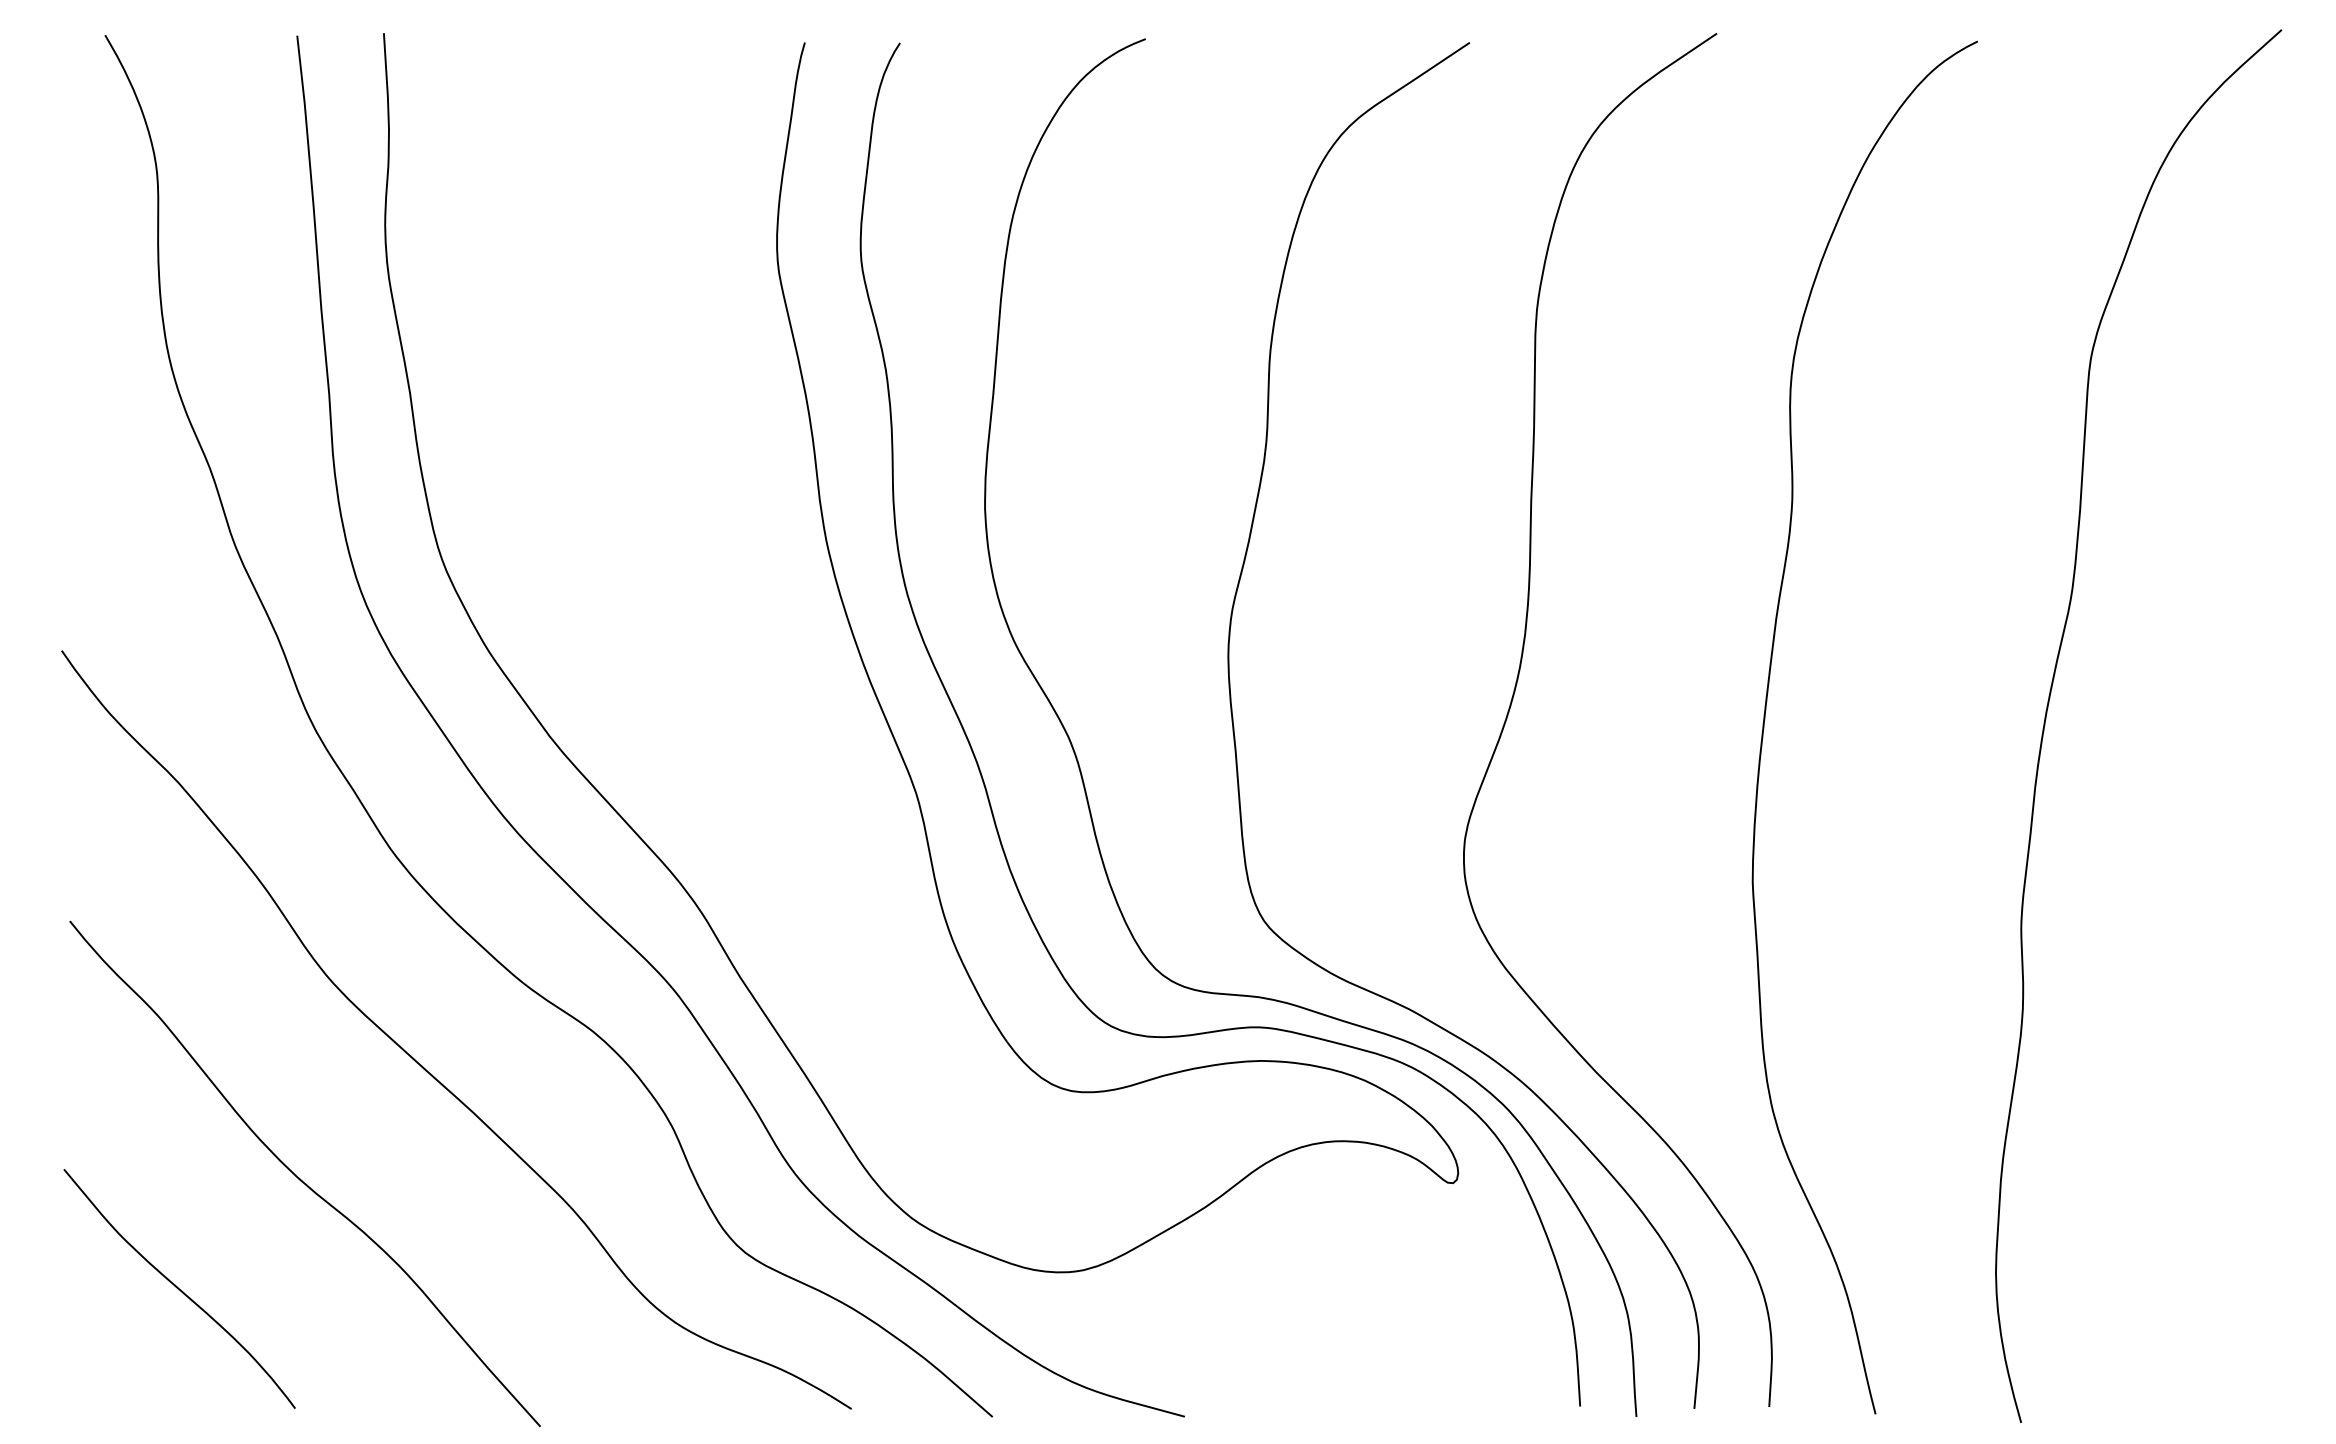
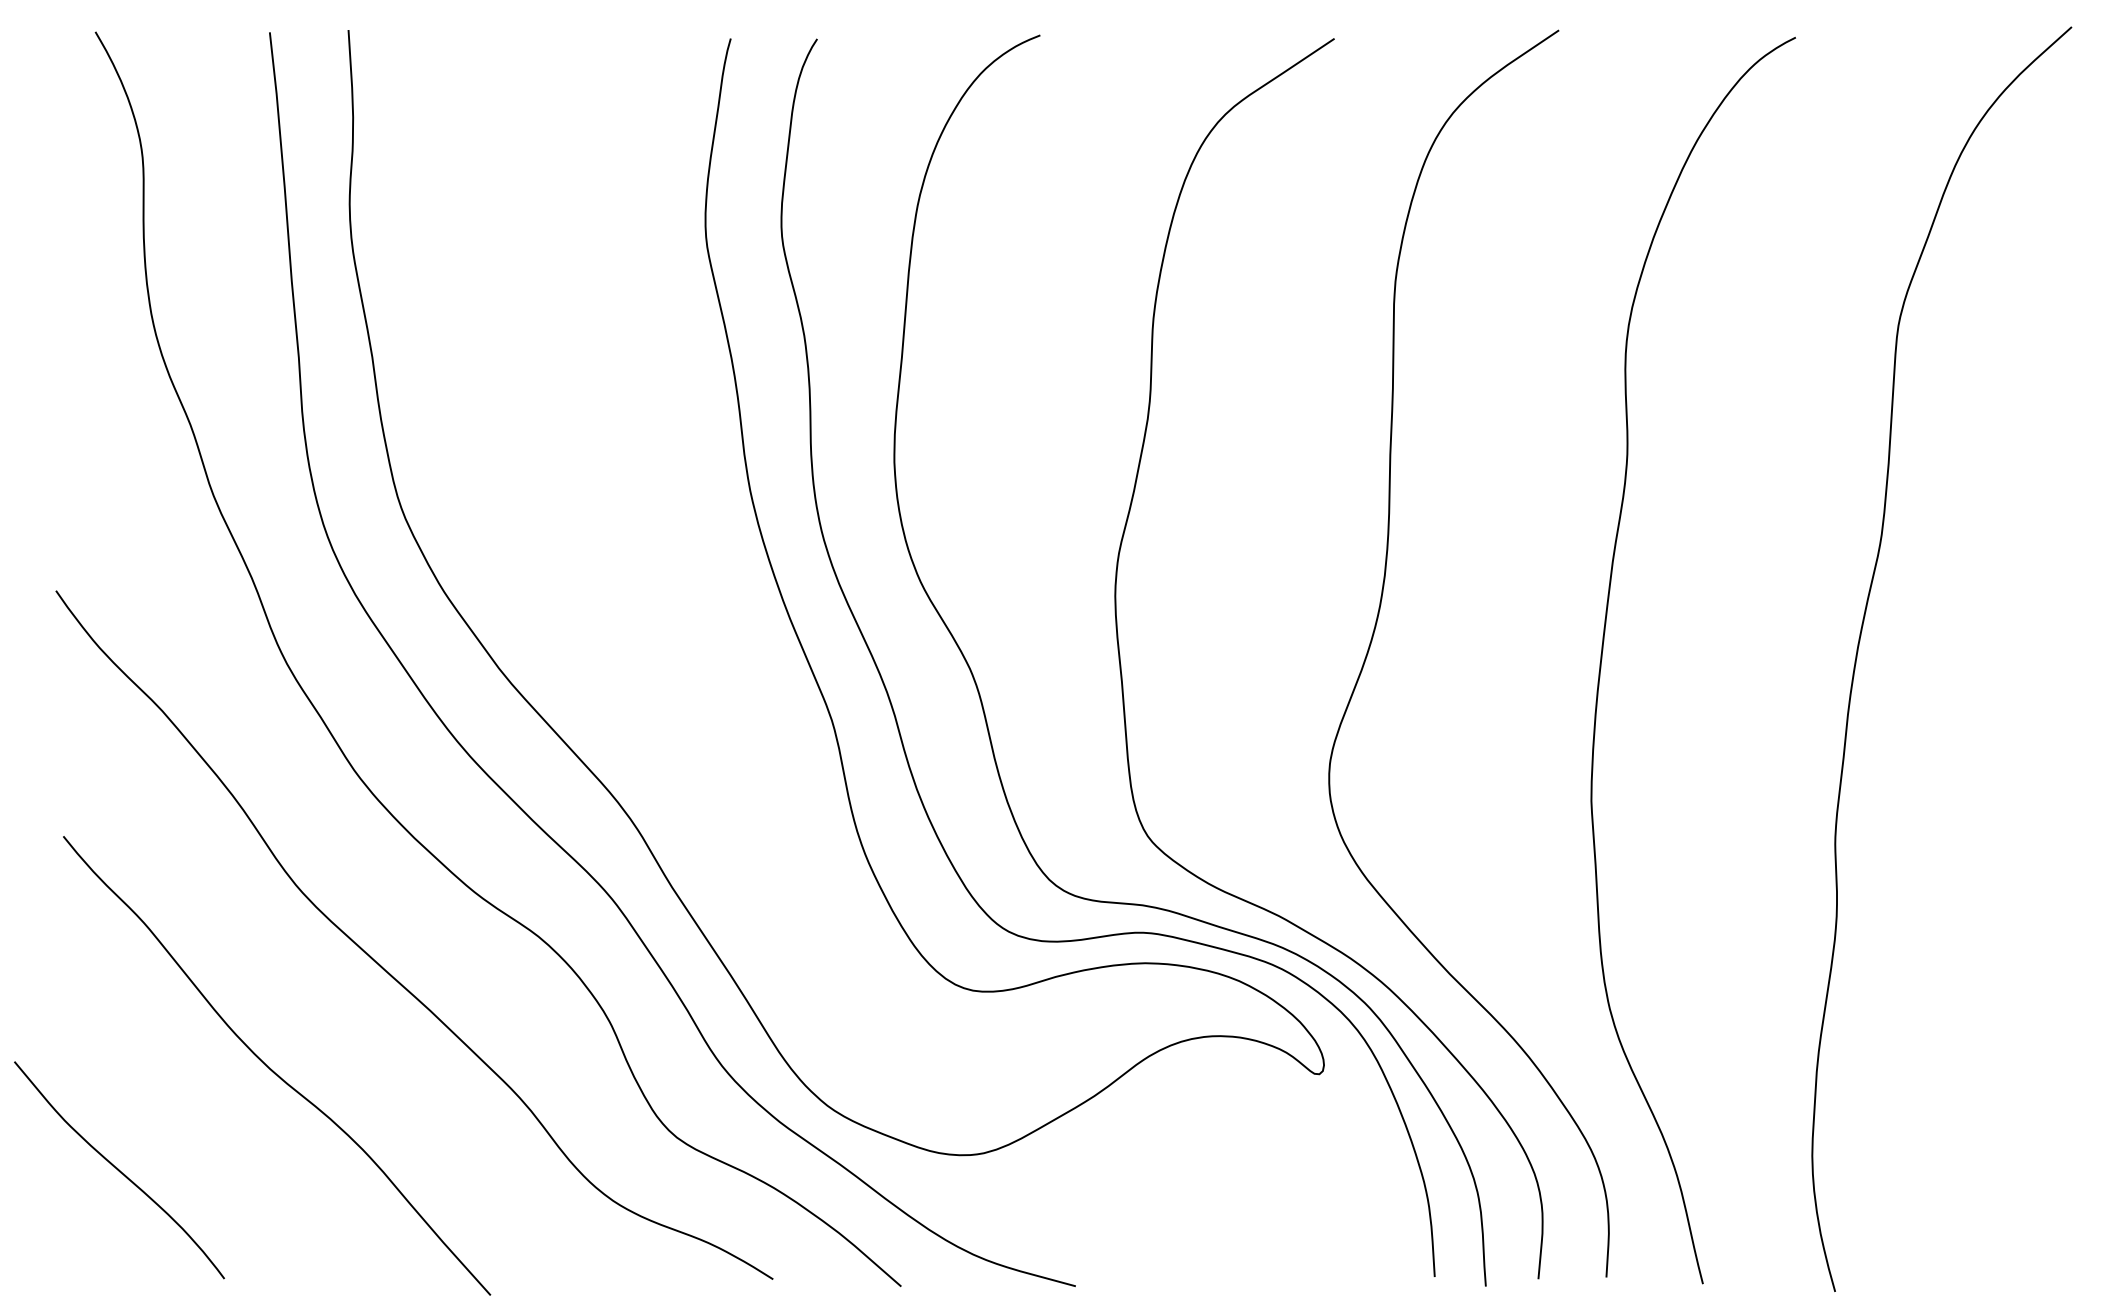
curve: (179, 1288) -> (119, 1169), moved

